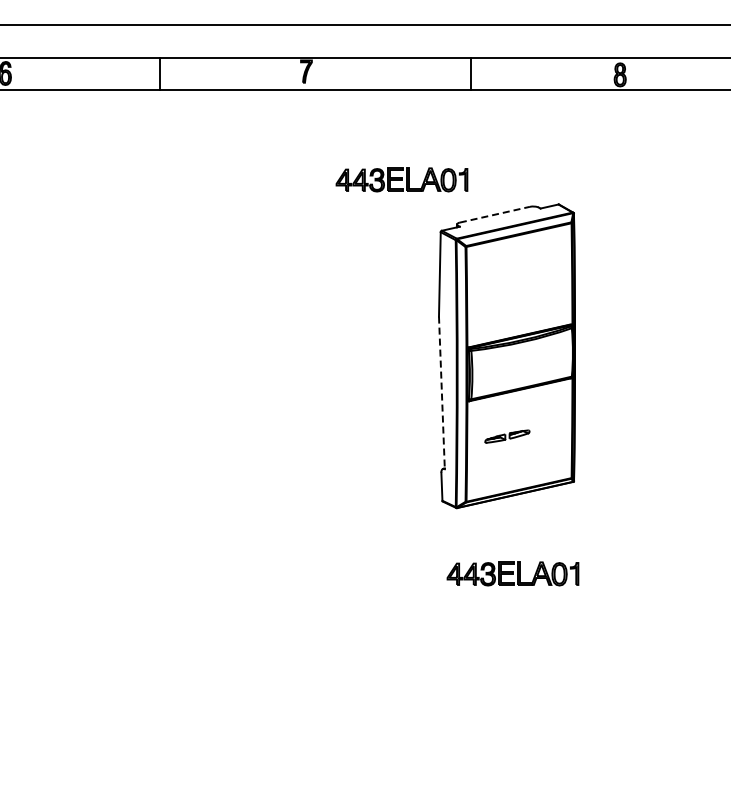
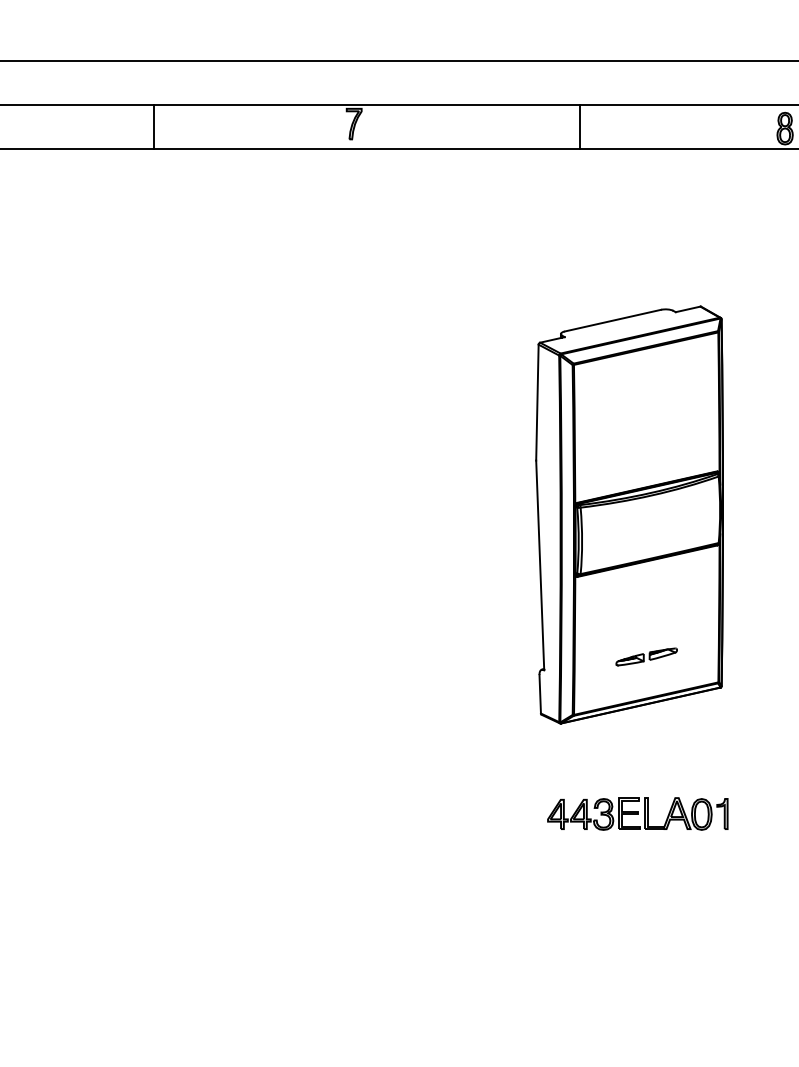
part: (401, 179) -> (484, 272), removed
line: (494, 214) -> (612, 320), dashed -> solid
line: (441, 393) -> (539, 566), dashed -> solid
part: (507, 436) -> (646, 656), moved

